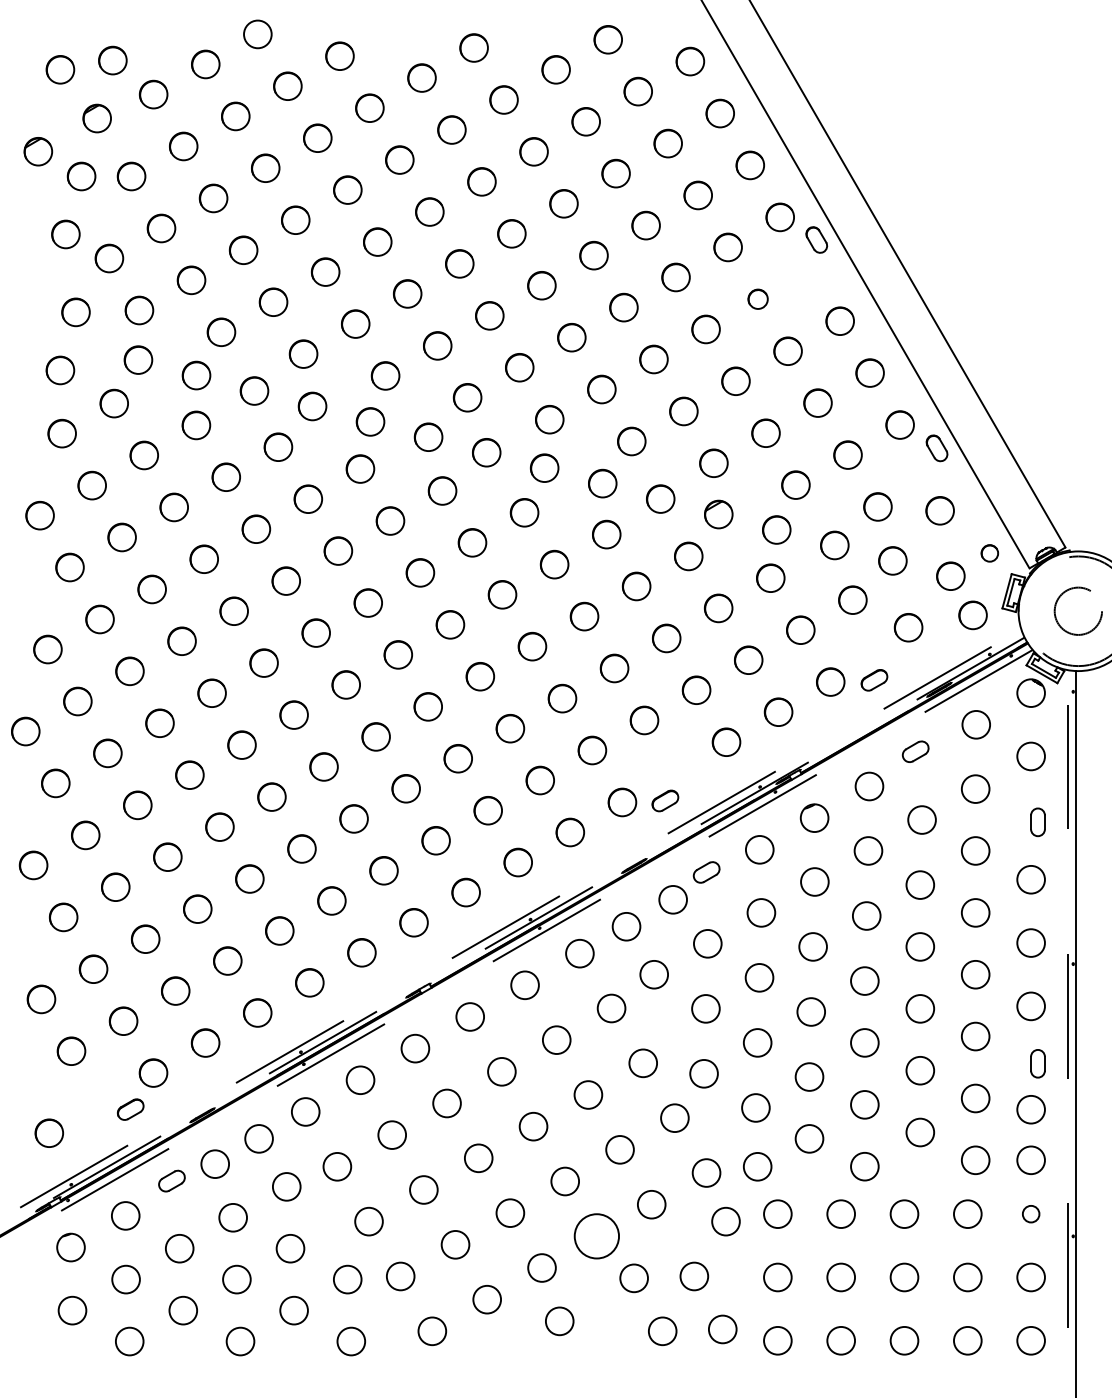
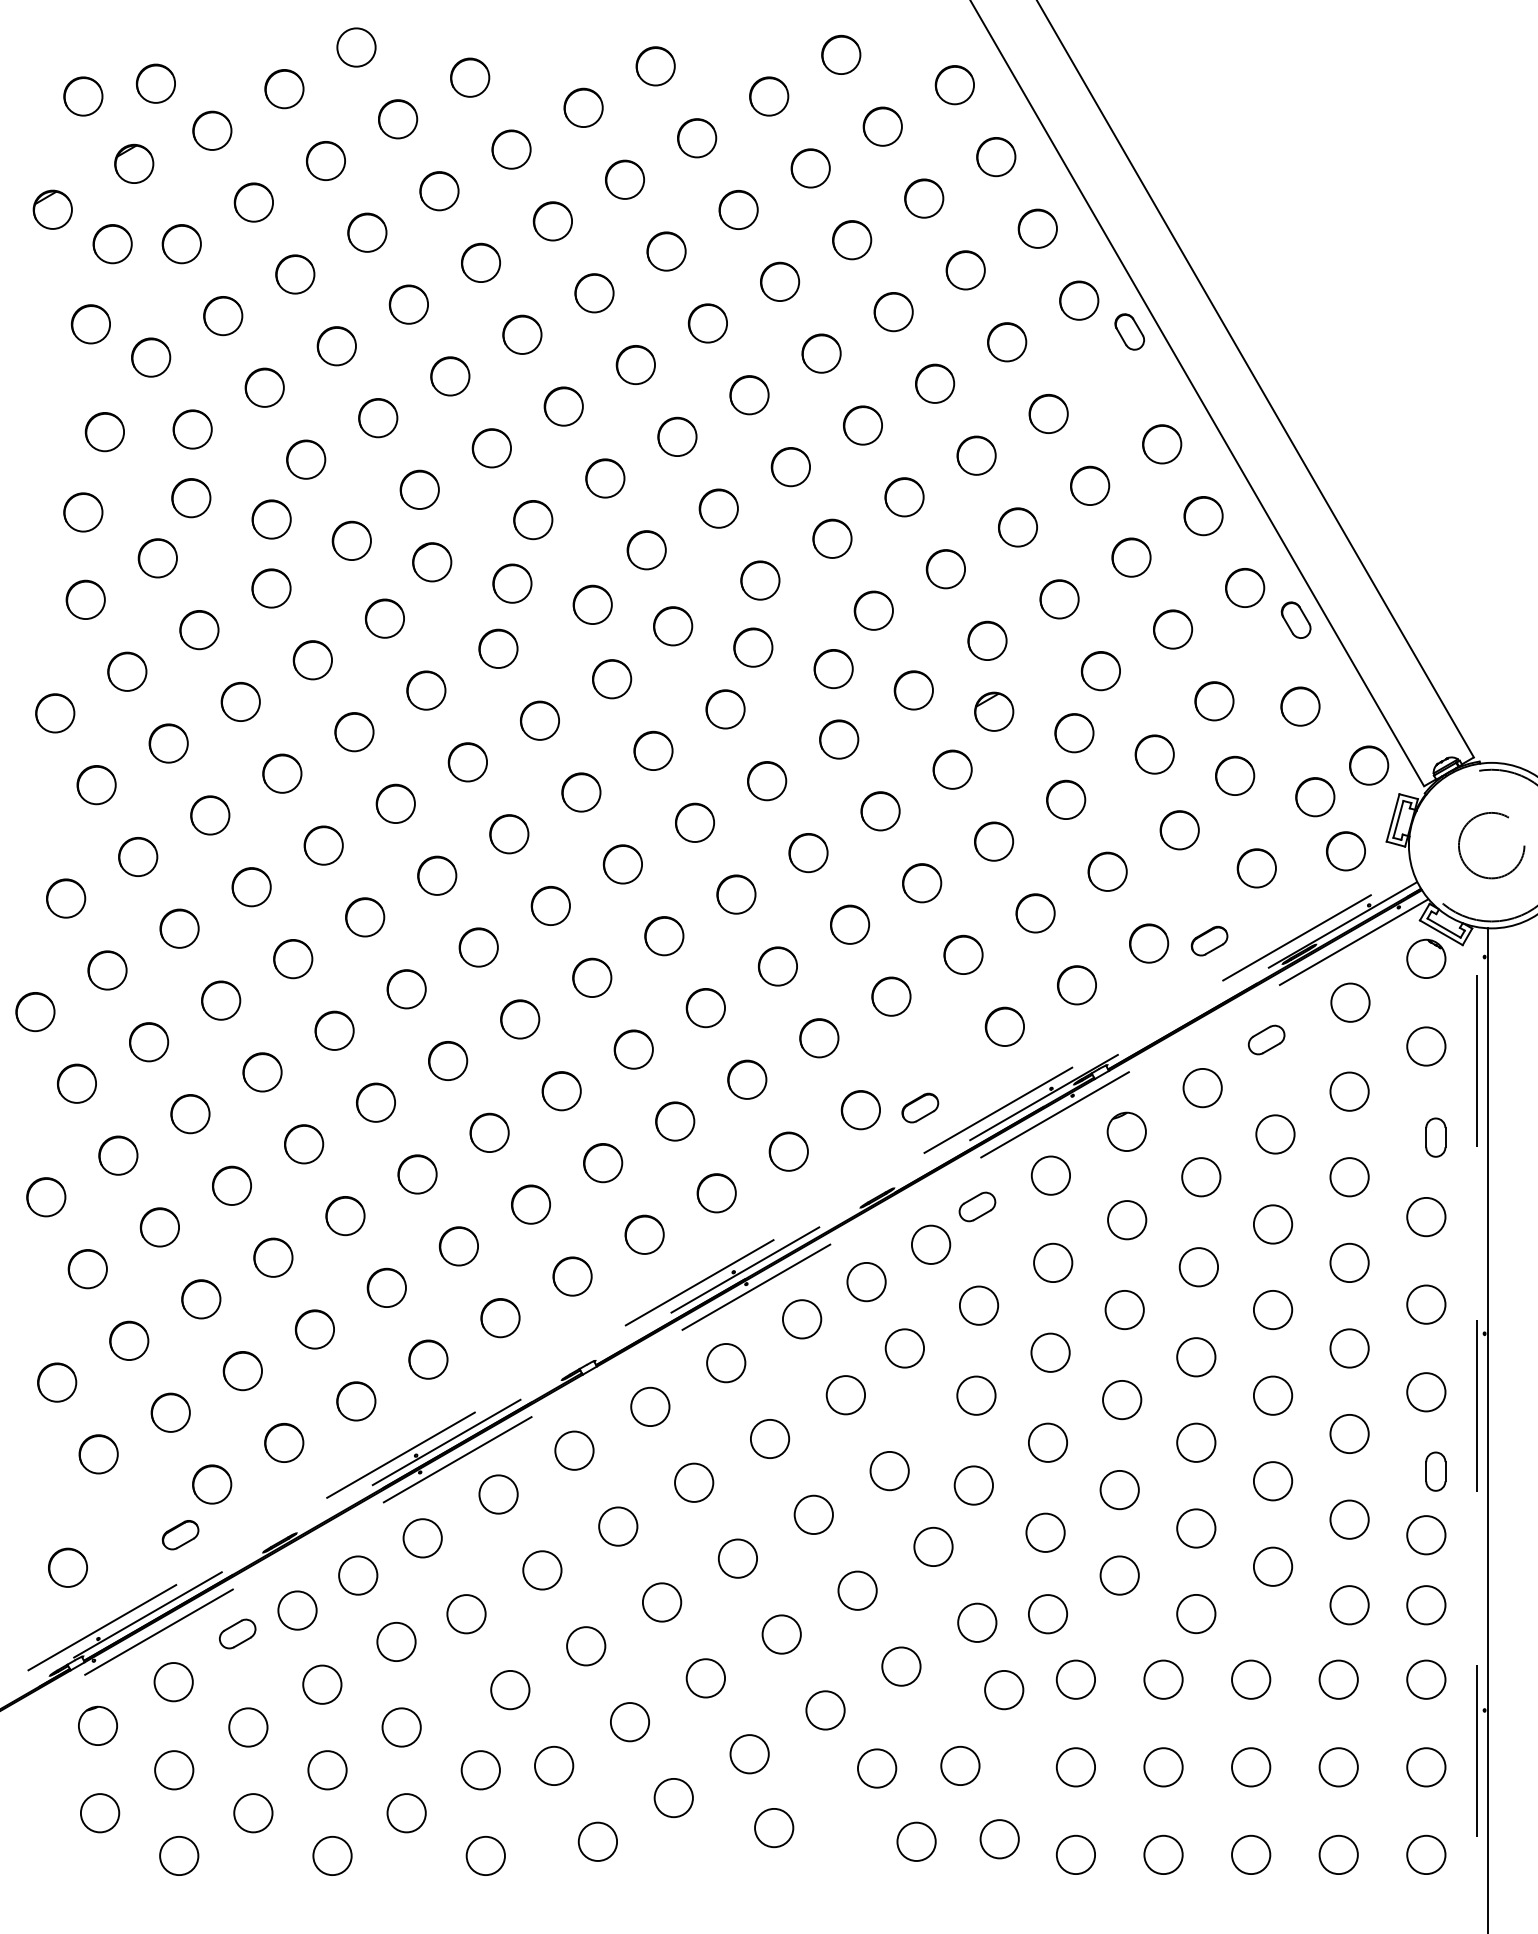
circle: (758, 298) -> (1048, 413), size x1.43
circle: (990, 553) -> (1369, 765), size x1.67
circle: (1031, 1213) -> (1426, 1679), size x1.67
circle: (596, 1236) -> (825, 1710), size x0.62

